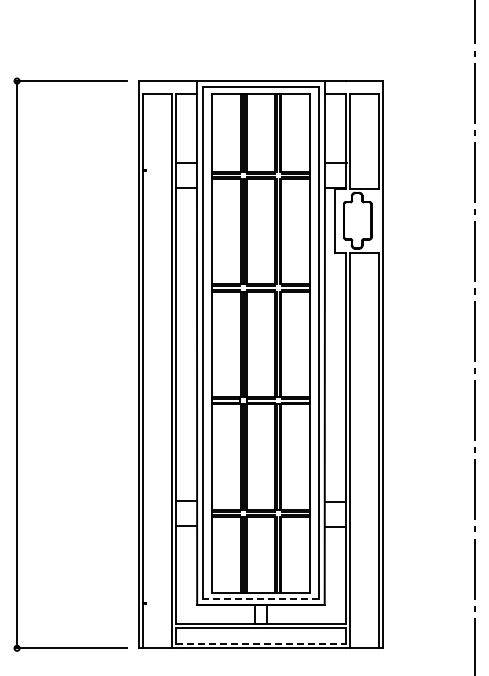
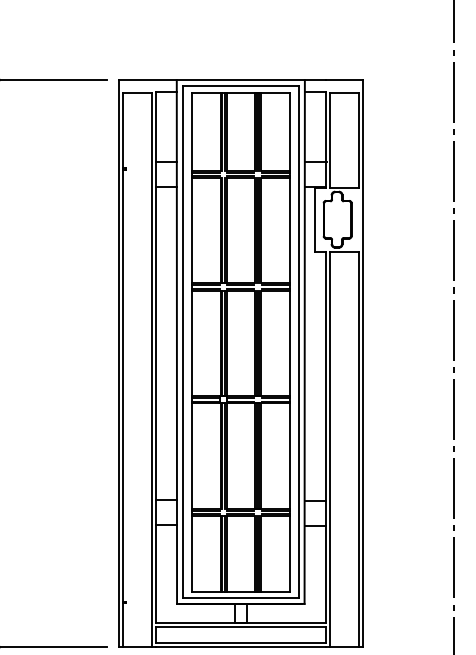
line: (260, 598) -> (240, 597), dashed -> solid
line: (261, 643) -> (241, 642), dashed -> solid

